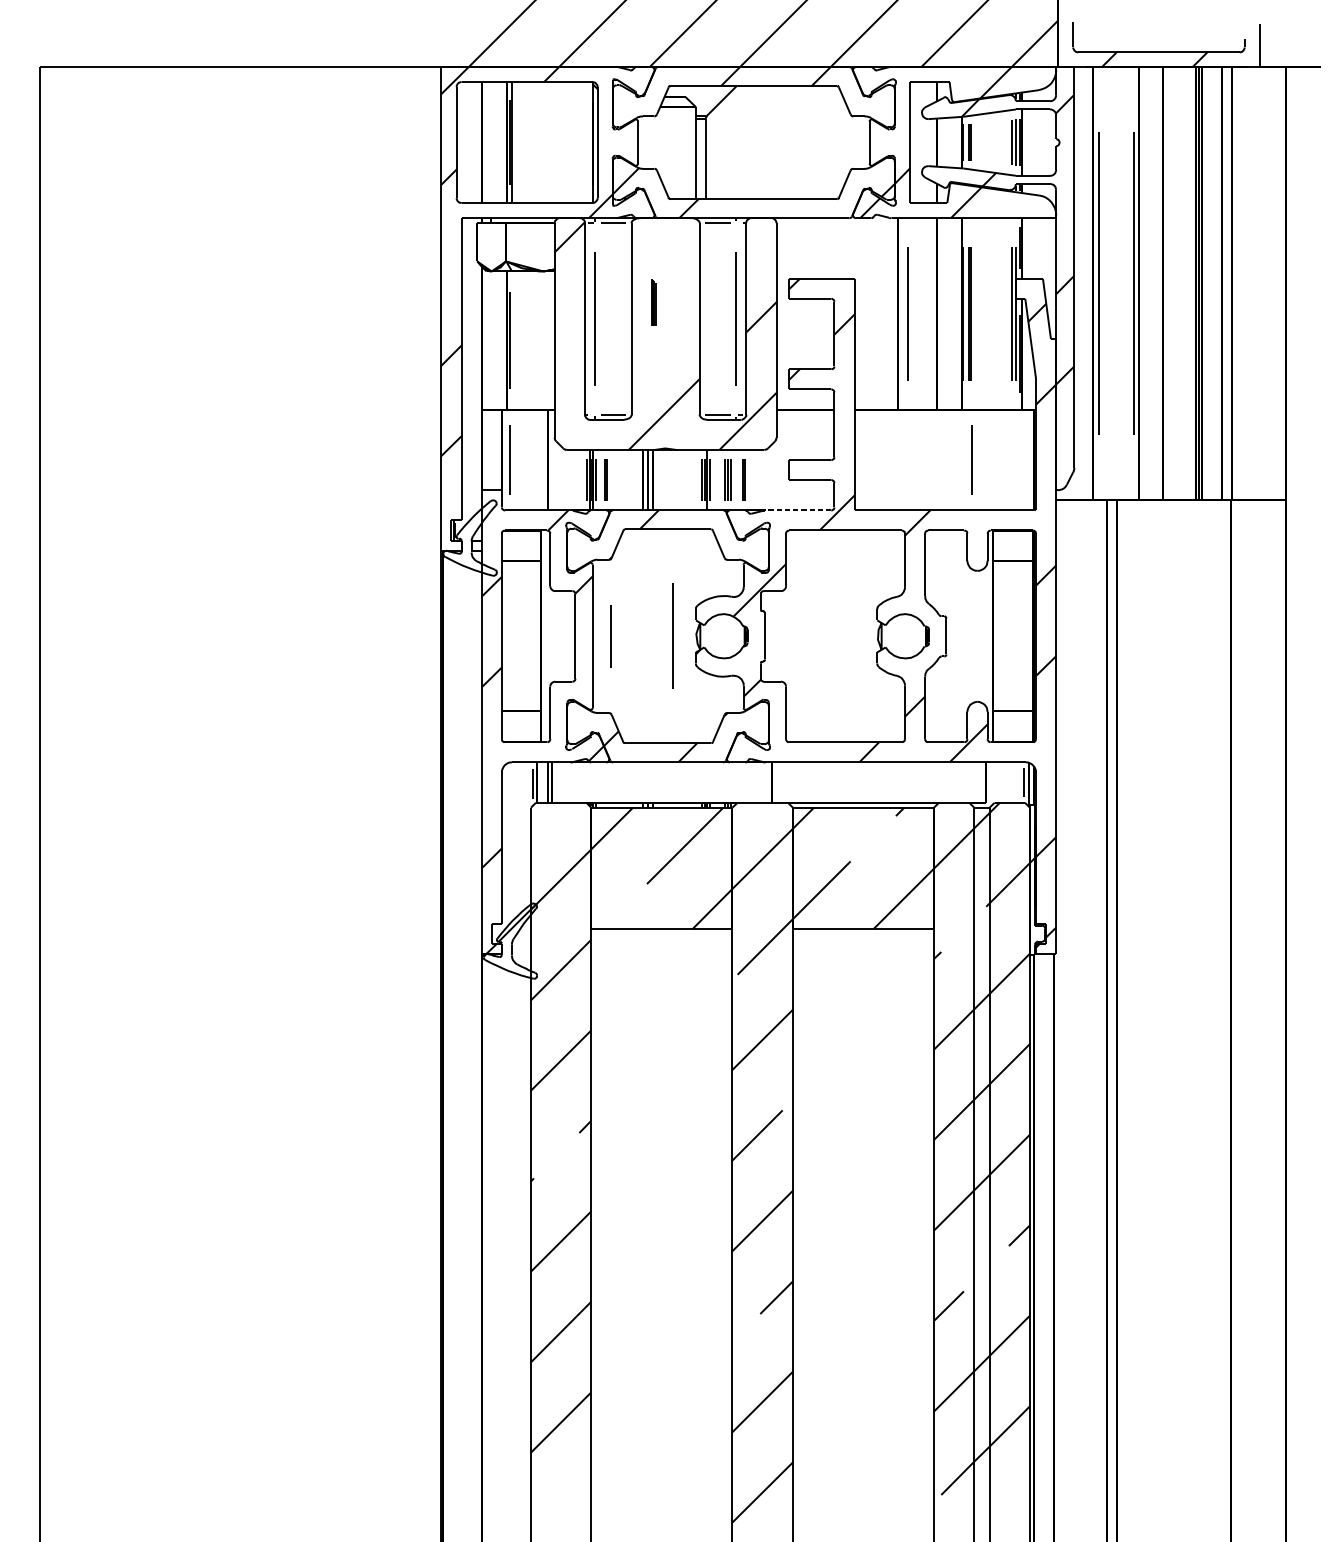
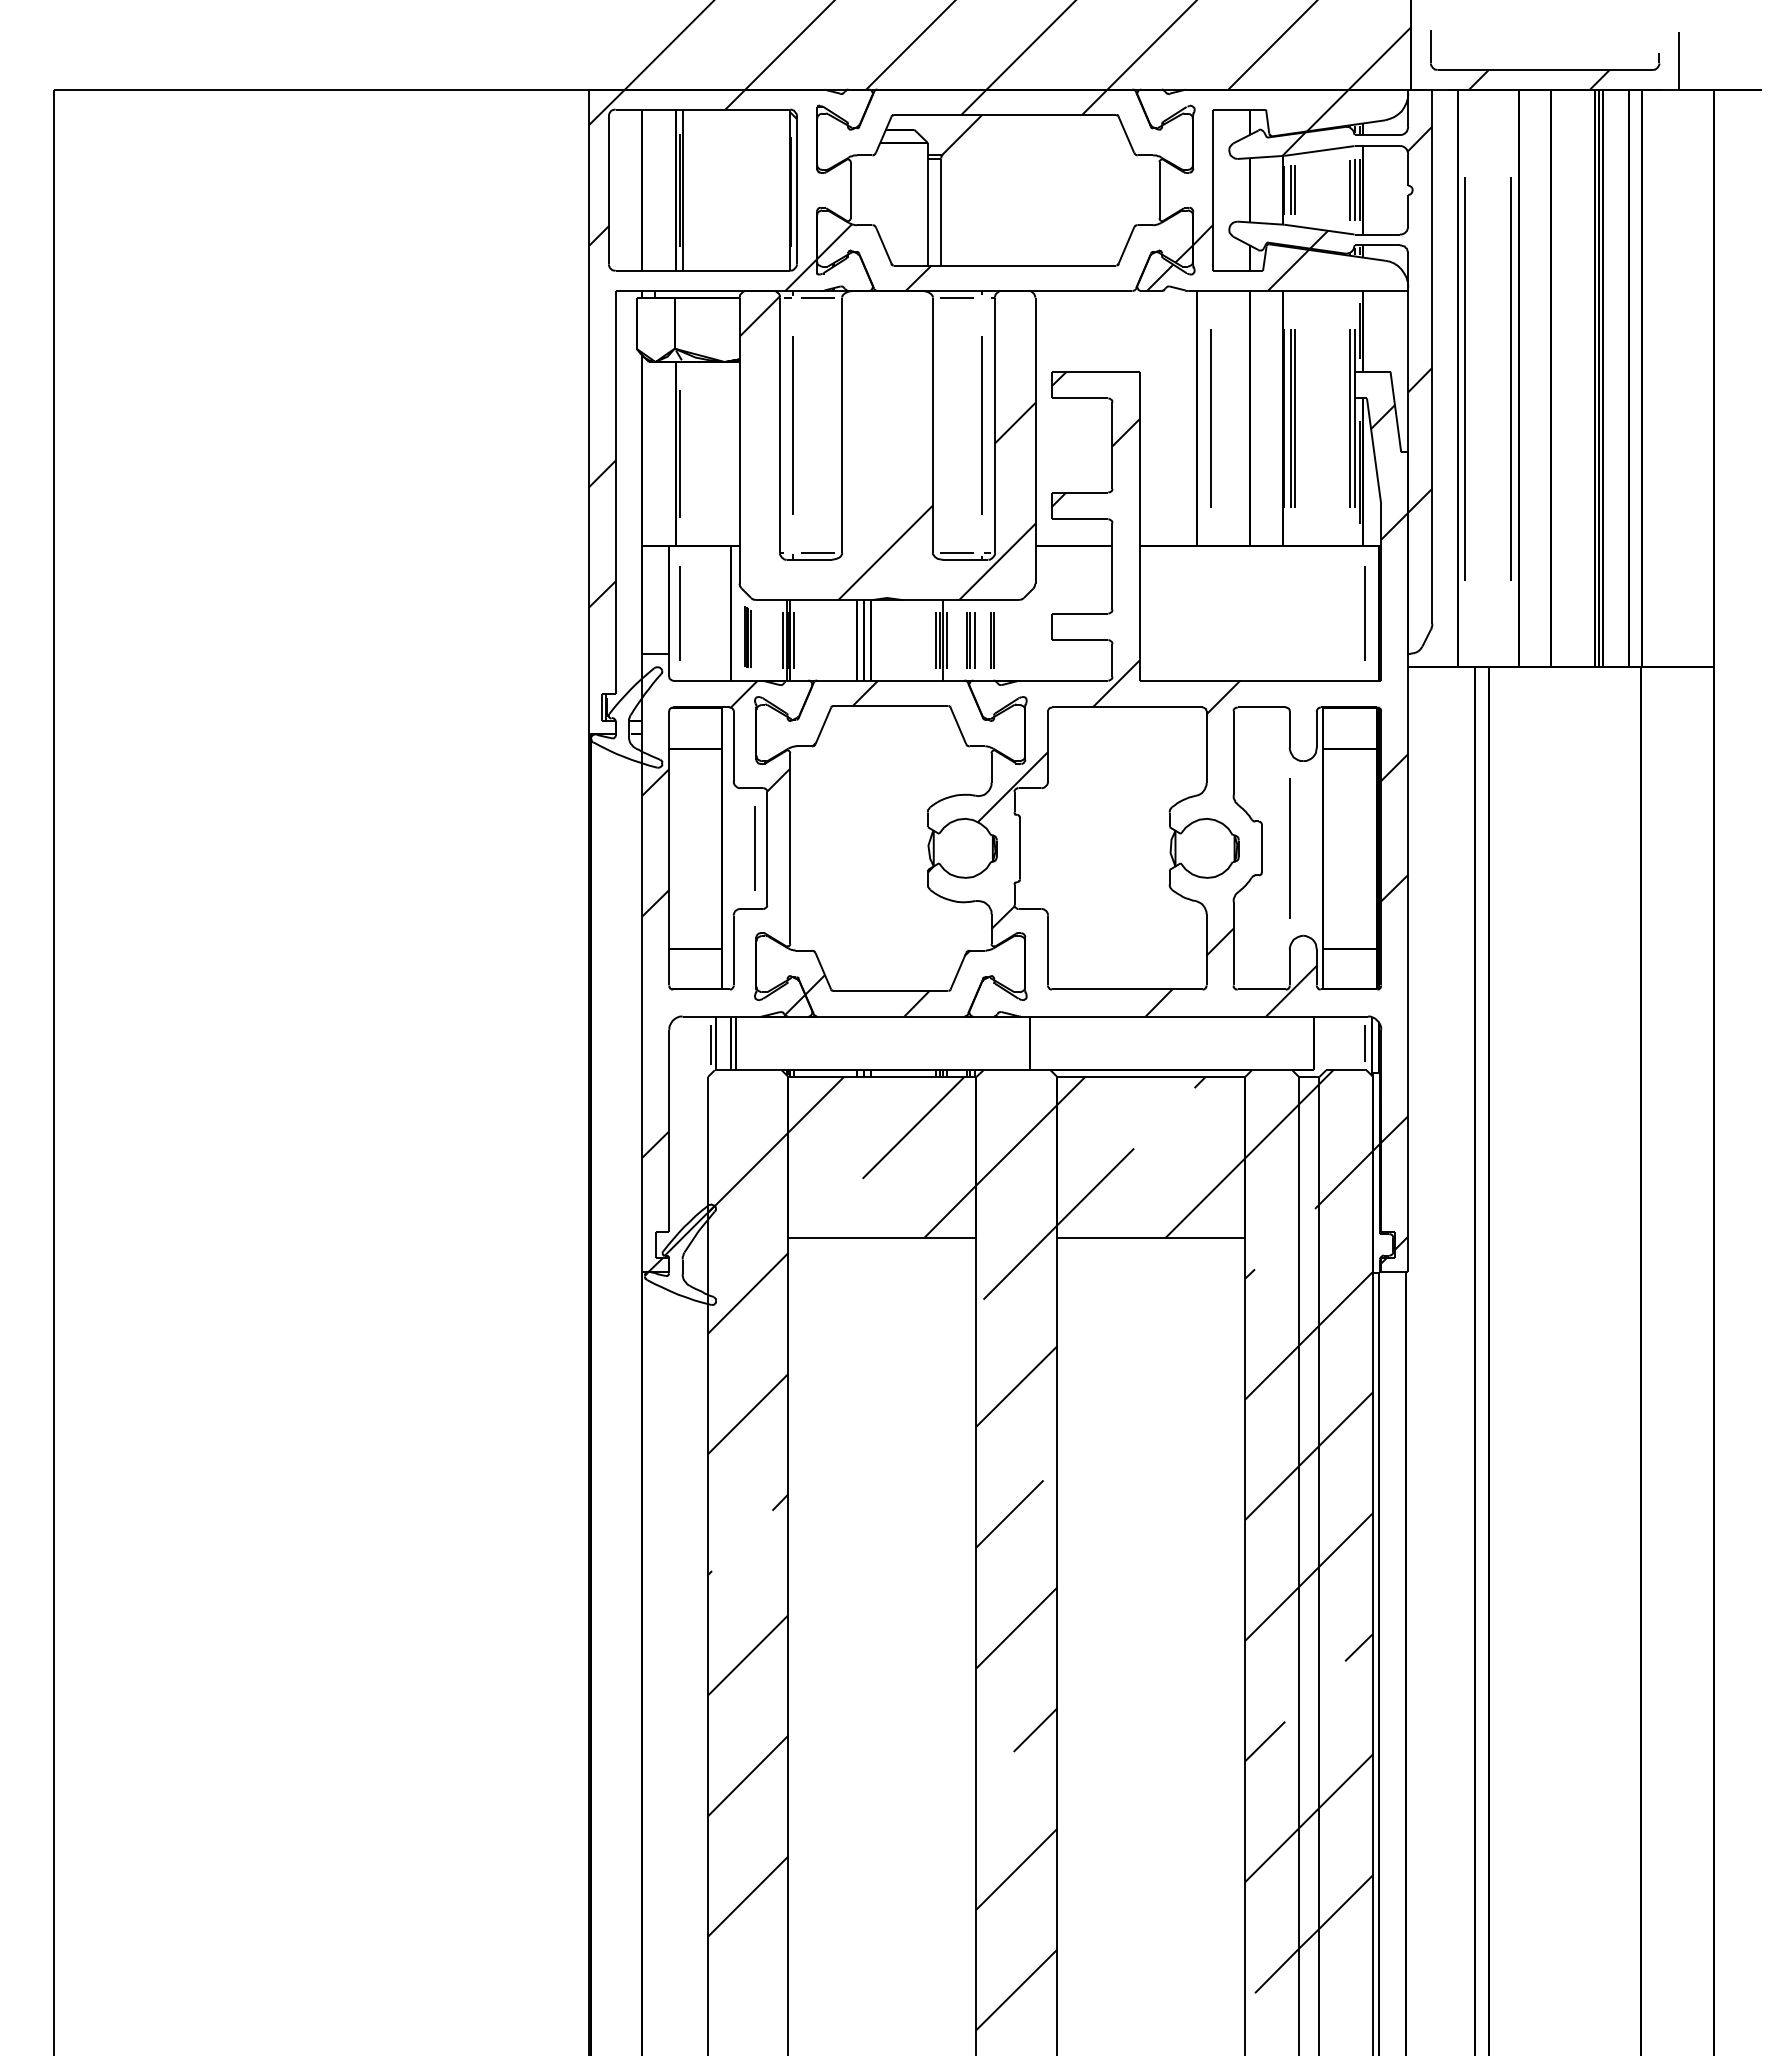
part: (653, 302) -> (747, 636), moved
line: (971, 460) -> (1364, 613), moved
line: (605, 480) -> (807, 640), removed
line: (798, 510) -> (1064, 680), dashed -> solid
line: (610, 636) -> (754, 848), moved
line: (672, 636) -> (1289, 848), moved

